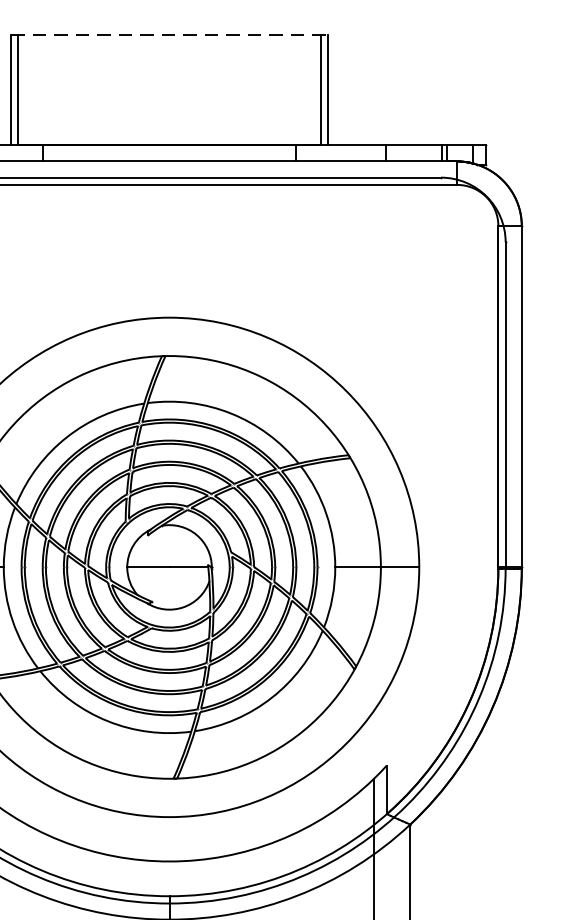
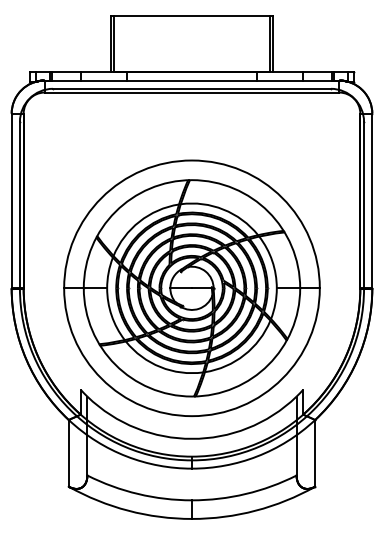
line: (170, 36) -> (192, 16), dashed -> solid

